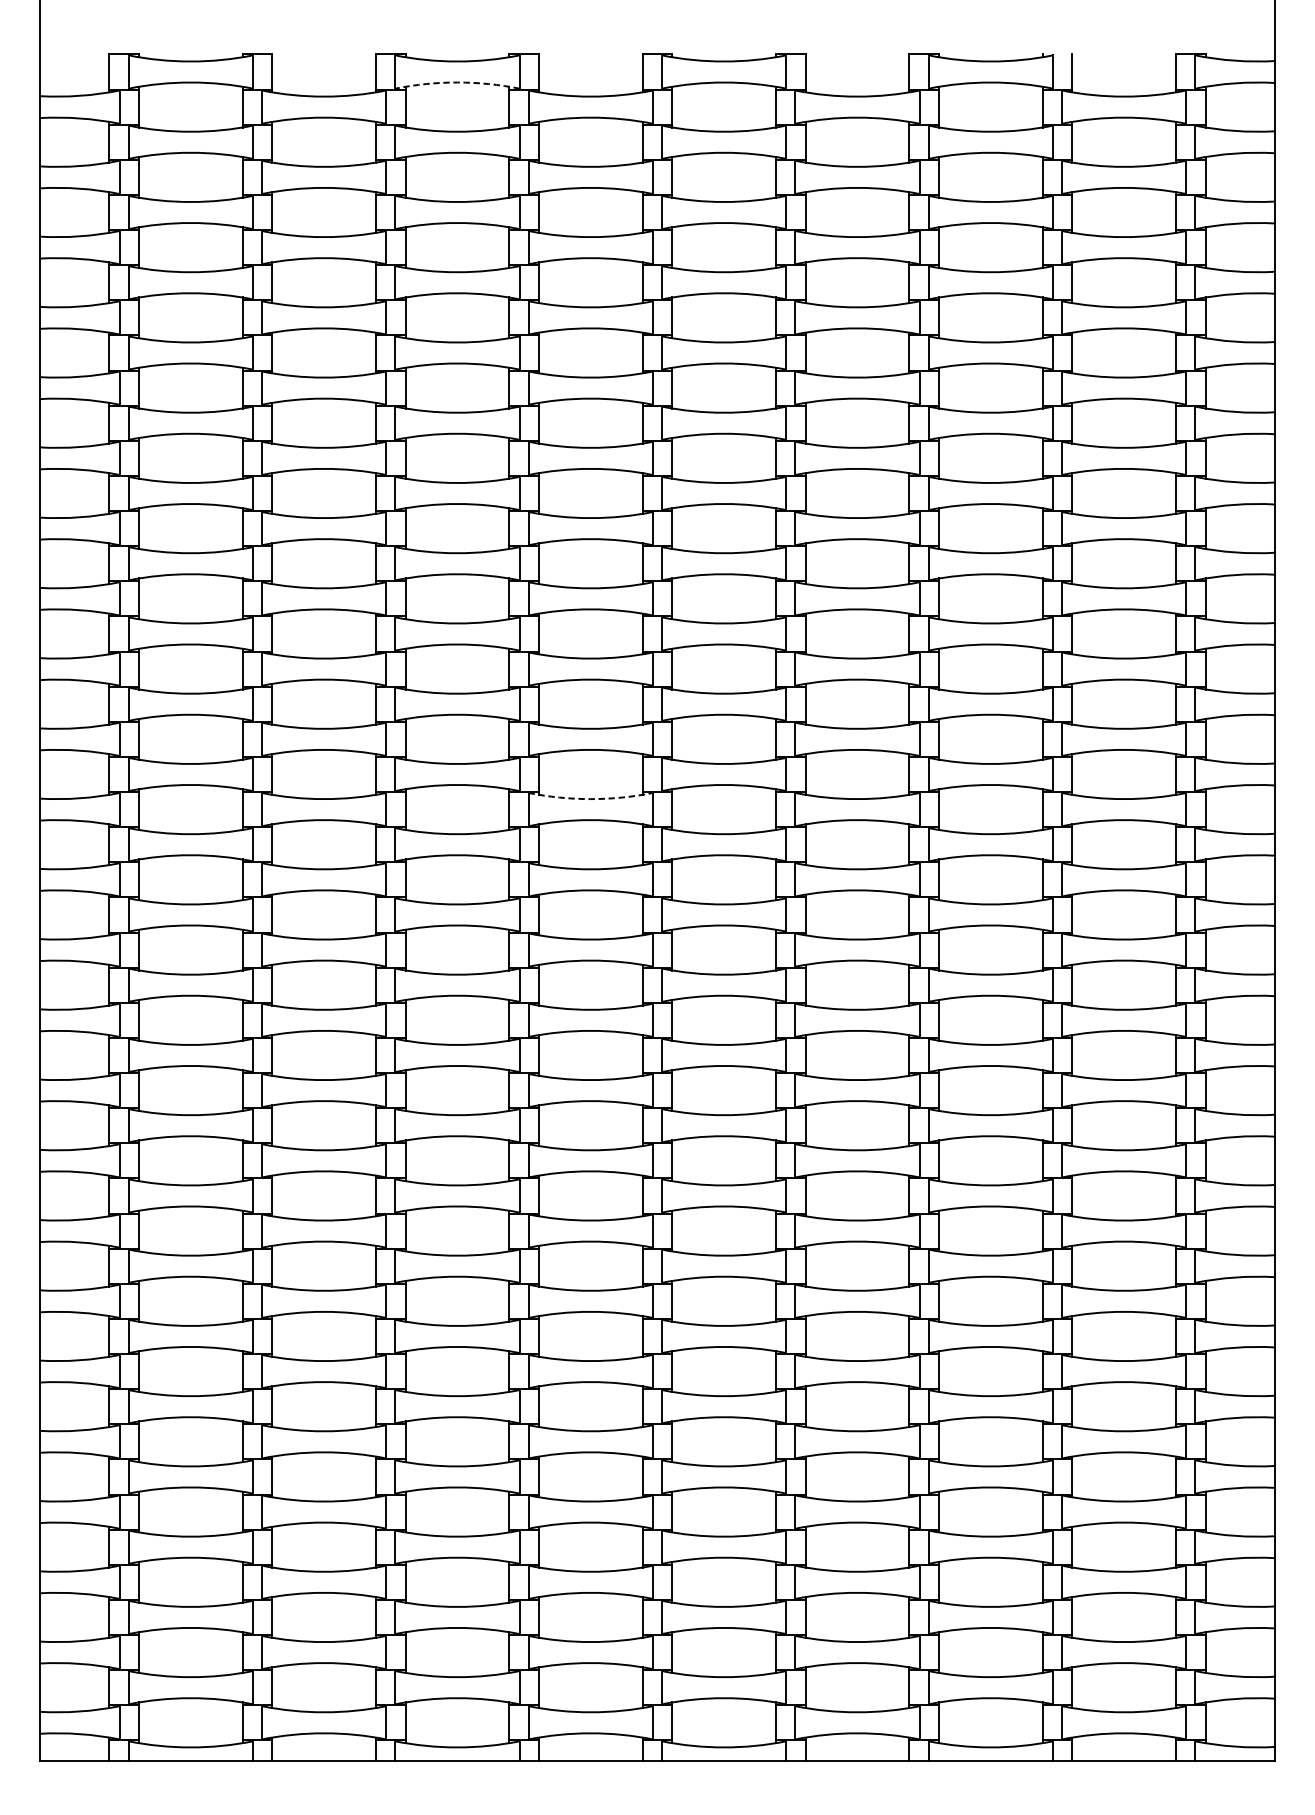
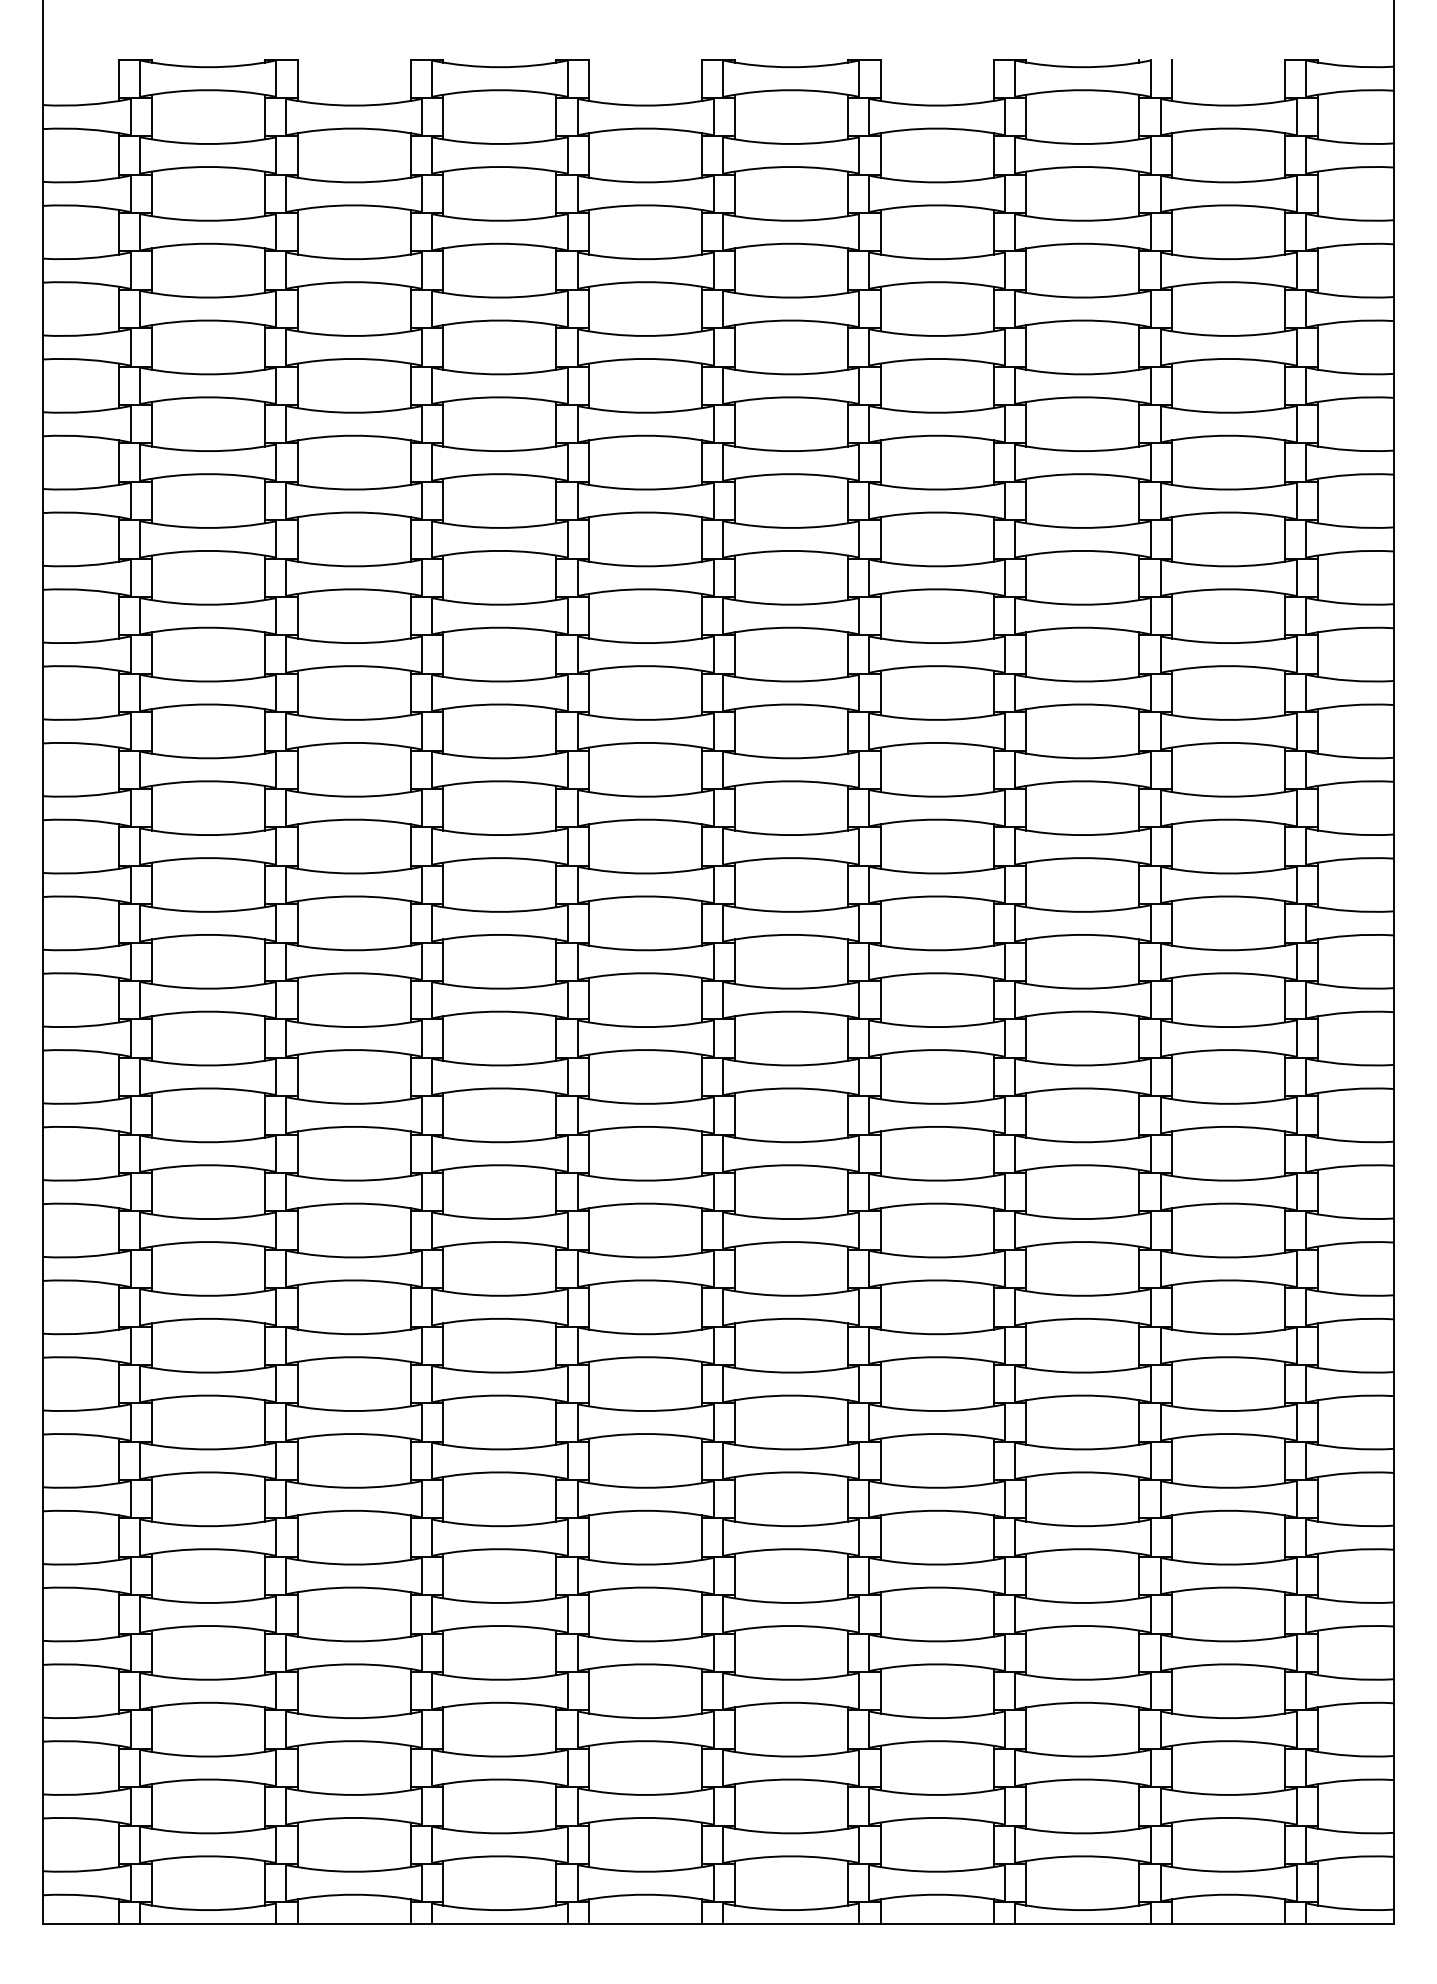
arc: (457, 82) -> (499, 90), dashed -> solid
arc: (590, 799) -> (645, 873), dashed -> solid

